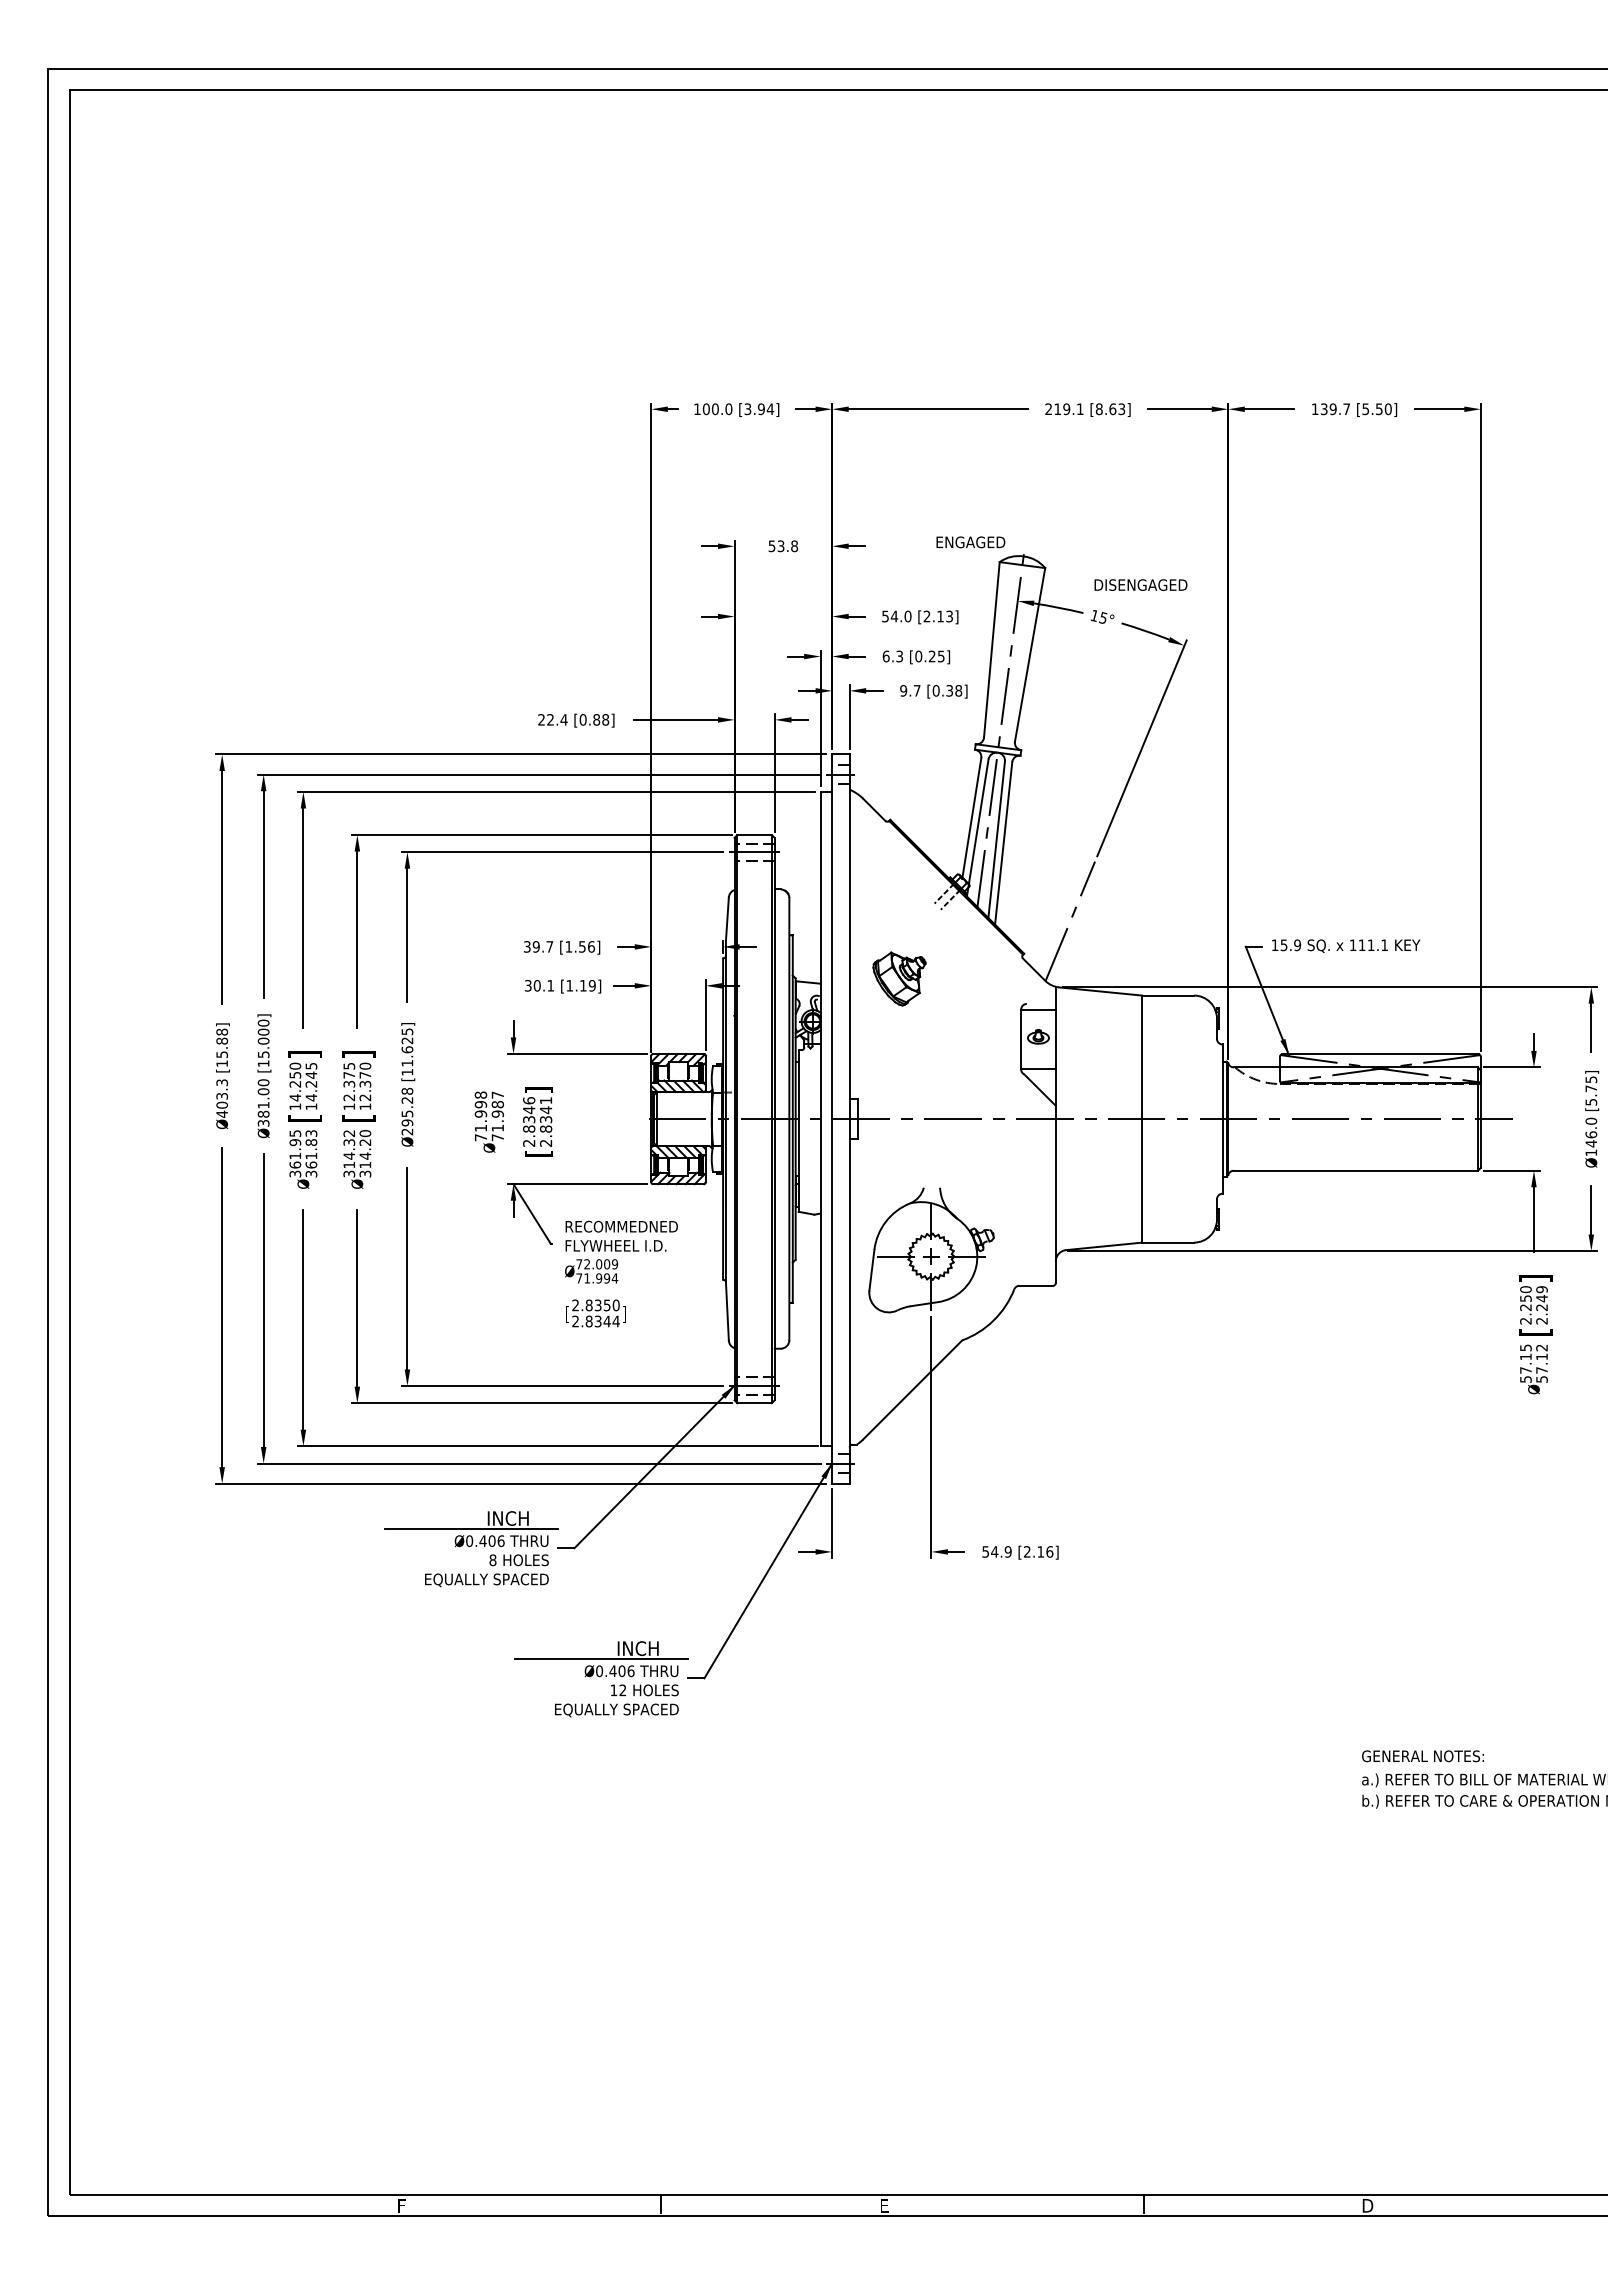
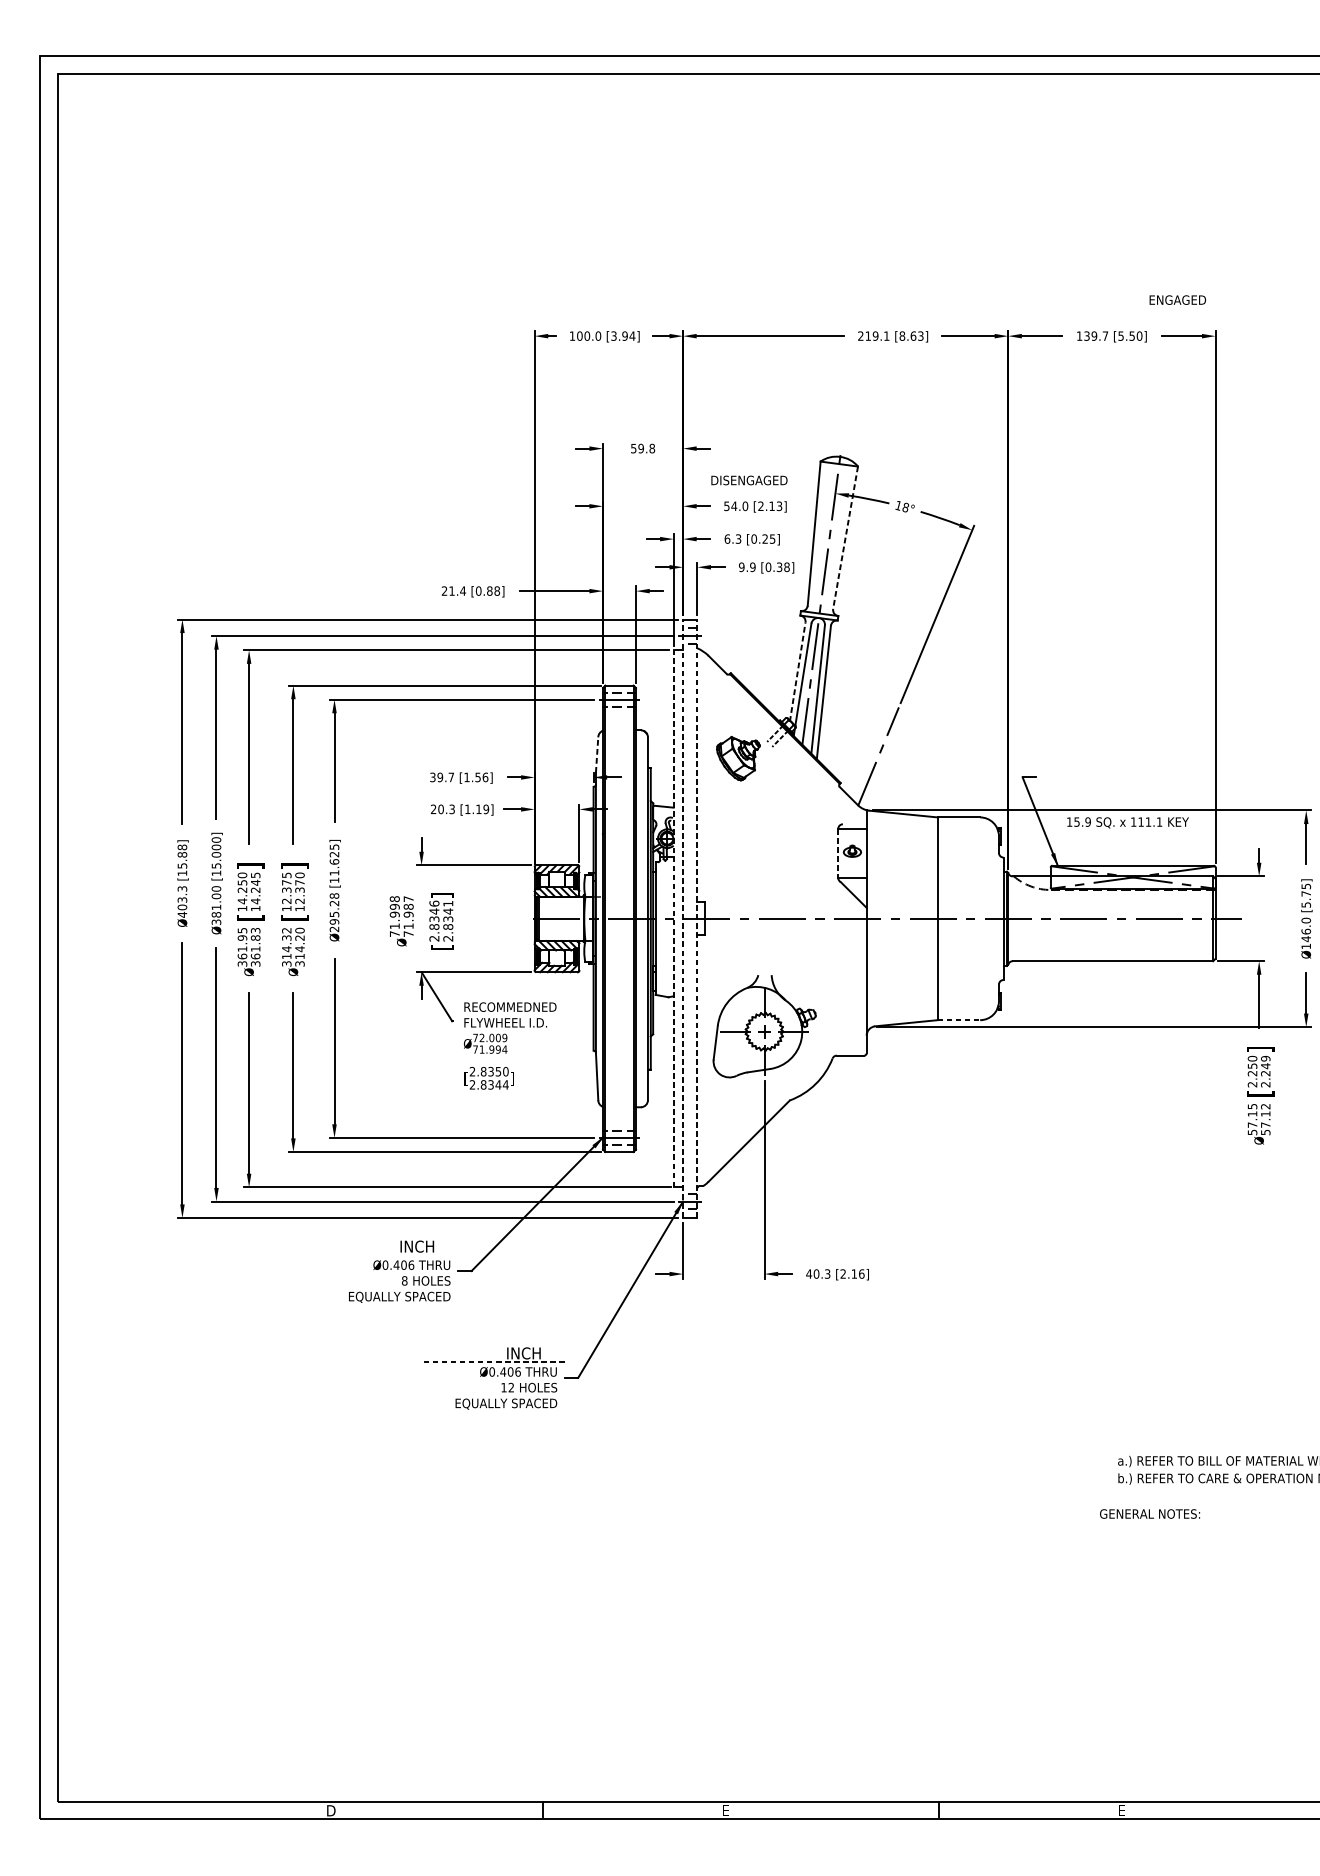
text: (970, 542) -> (1177, 300), moved
text: (780, 545) -> (640, 447), 53.8 -> 59.8
text: (1140, 584) -> (749, 479), moved
text: (1103, 617) -> (905, 507), 15° -> 18°
line: (1030, 655) -> (845, 538), solid -> dashed
text: (916, 690) -> (752, 566), 9.7 -> 9.9
text: (550, 719) -> (451, 590), 22.4 -> 21.4
line: (971, 818) -> (797, 672), solid -> dashed
line: (727, 919) -> (597, 754), solid -> dashed
text: (1346, 945) -> (1128, 822), moved
part: (899, 978) -> (738, 758), moved
text: (539, 985) -> (442, 809), 30.1 -> 20.3
line: (1021, 1039) -> (838, 853), solid -> dashed
line: (820, 1118) -> (673, 918), solid -> dashed
line: (832, 1119) -> (683, 919), solid -> dashed
line: (849, 1119) -> (697, 919), solid -> dashed
line: (1168, 1242) -> (959, 1020), solid -> dashed
line: (470, 1529) -> (386, 1255), removed
text: (996, 1551) -> (818, 1273), 54.9 -> 40.3
line: (601, 1659) -> (493, 1362), solid -> dashed
text: (1422, 1756) -> (1149, 1514), moved
text: (403, 2205) -> (331, 1810), F -> D
text: (1367, 2205) -> (1122, 1810), D -> E

